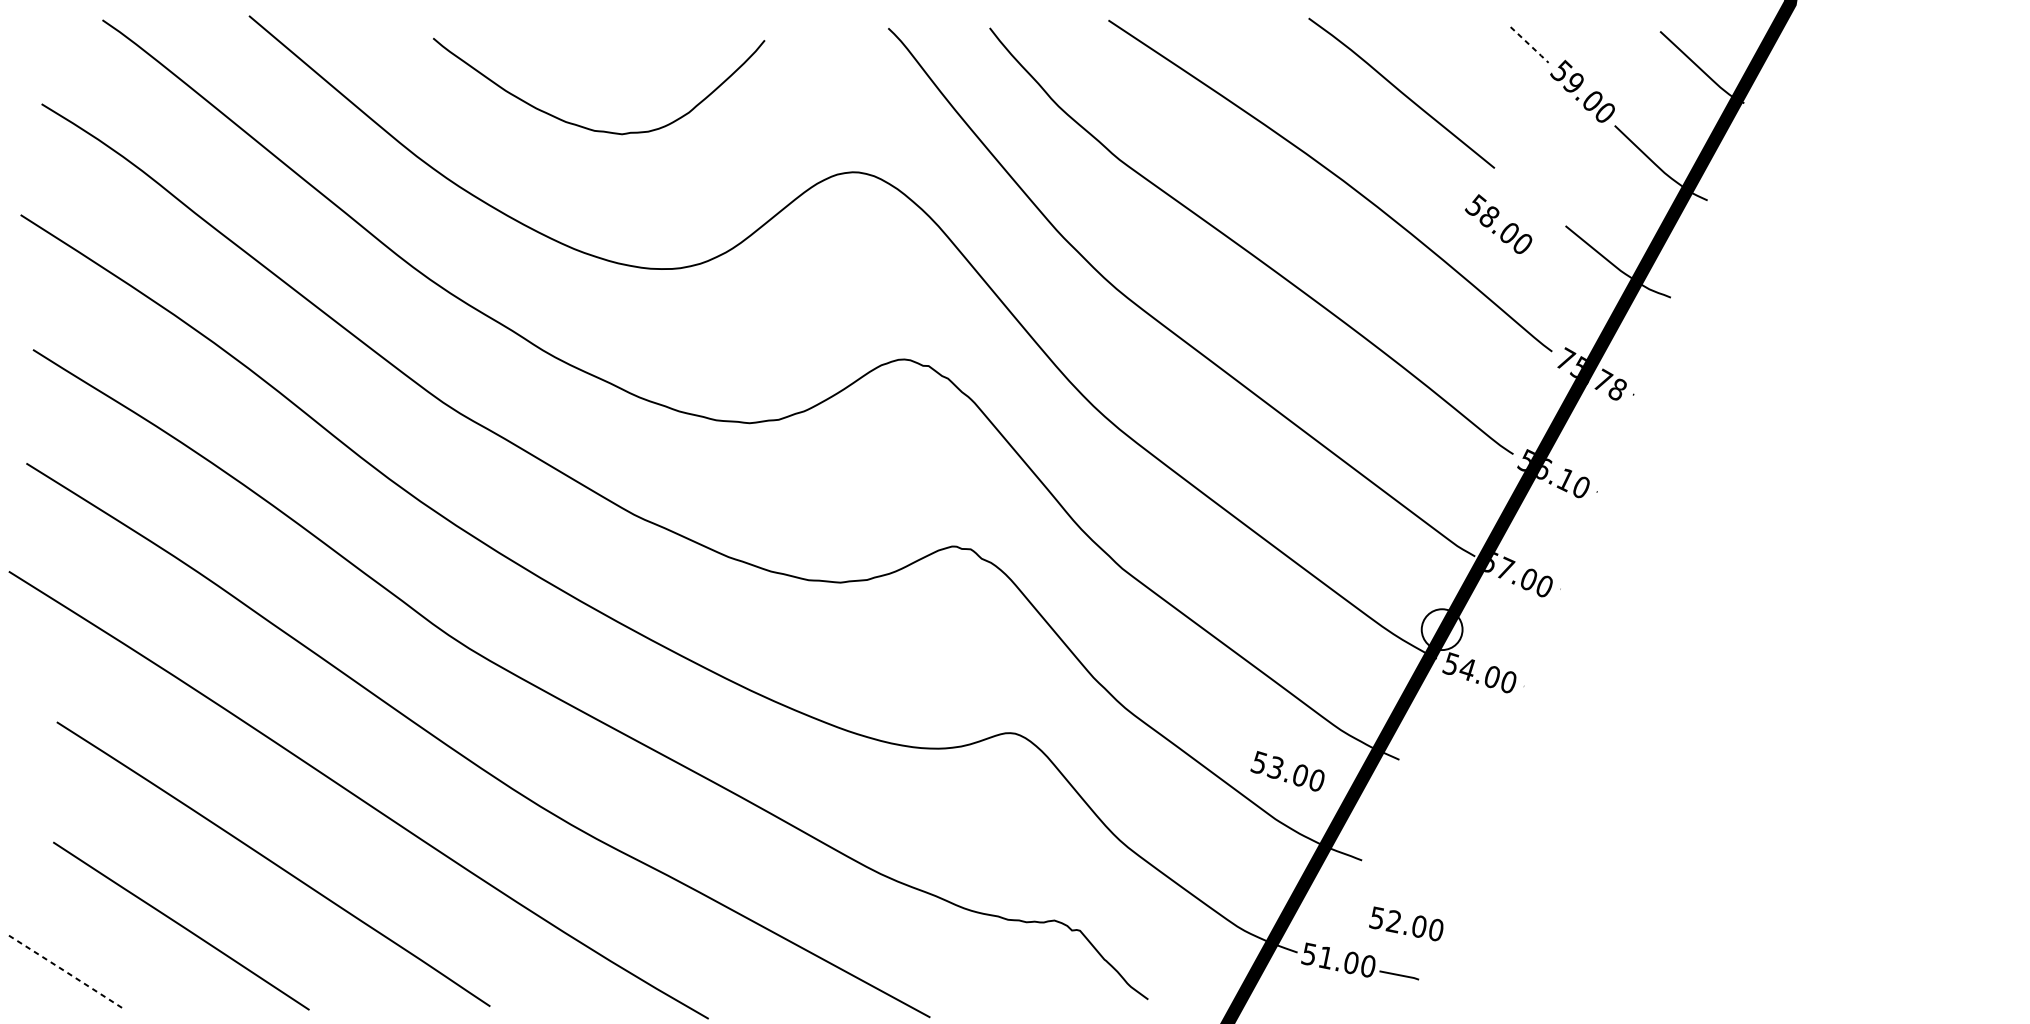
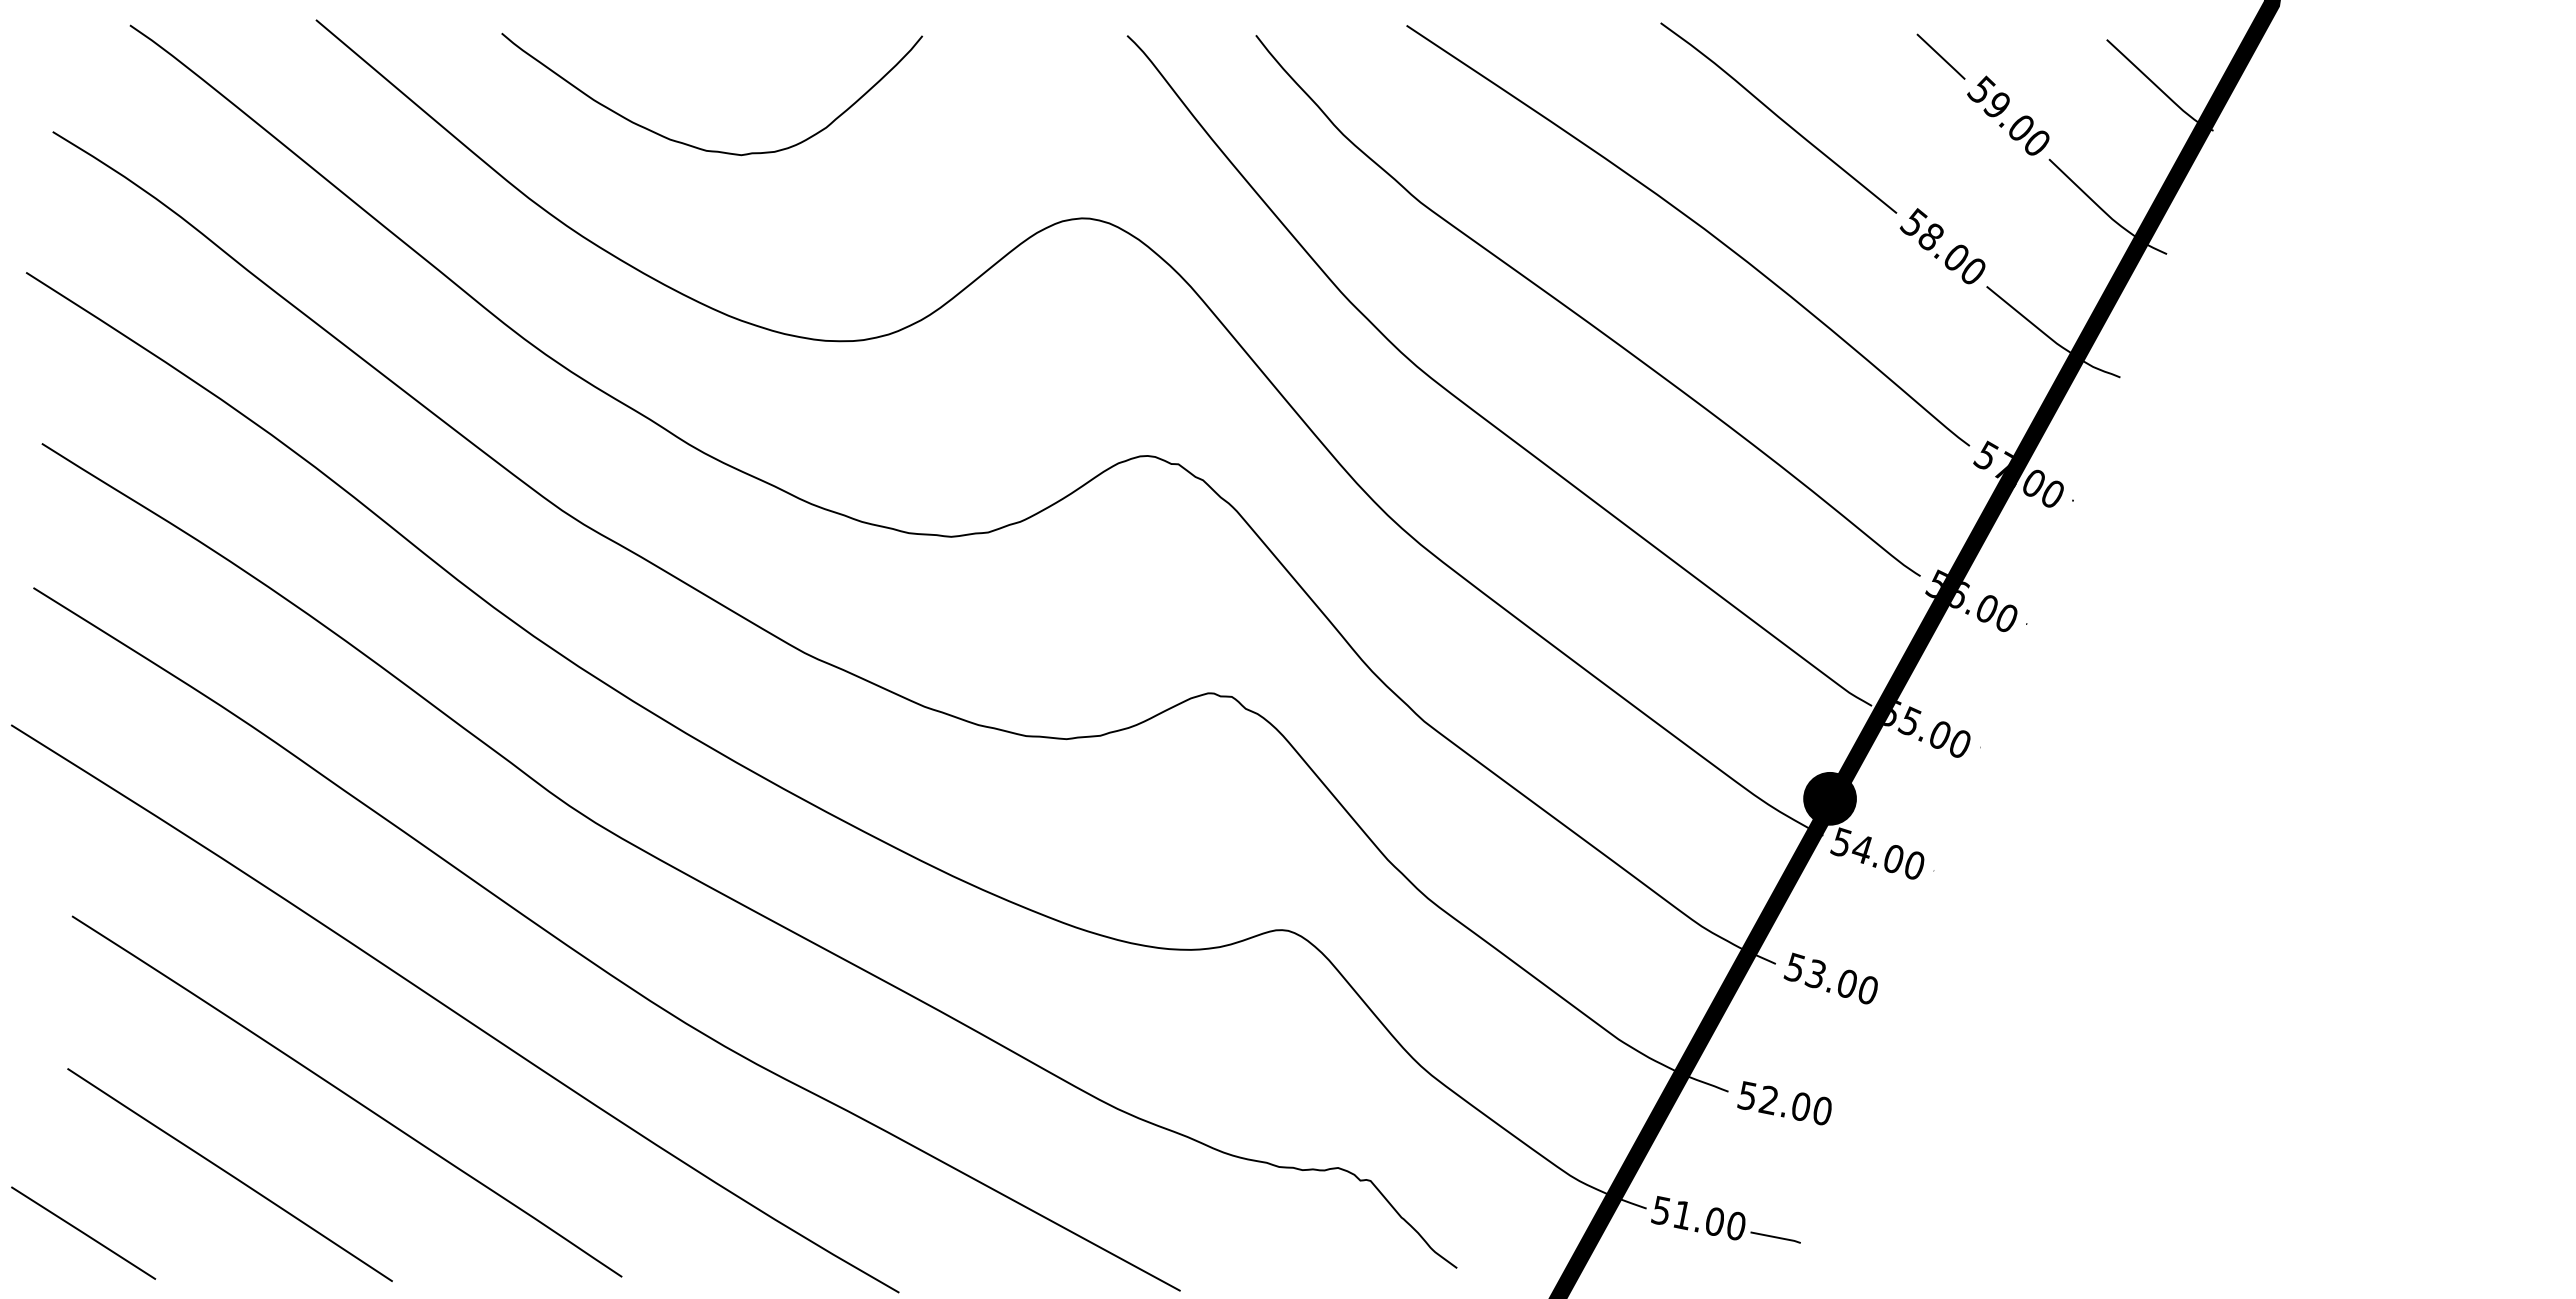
line: (1529, 45) -> (1941, 57), dashed -> solid
curve: (586, 127) -> (696, 146), moved
text: (1498, 224) -> (1942, 246), moved
text: (1590, 374) -> (2018, 474), 75.78 -> 57.00
text: (1565, 480) -> (1986, 609), 56.10 -> 56.00
text: (1505, 567) -> (1910, 720), 57.00 -> 55.00
fill: (1441, 629) -> (1829, 798), added
text: (1287, 771) -> (1830, 978), moved
text: (1406, 924) -> (1784, 1103), moved
line: (65, 971) -> (83, 1232), dashed -> solid

